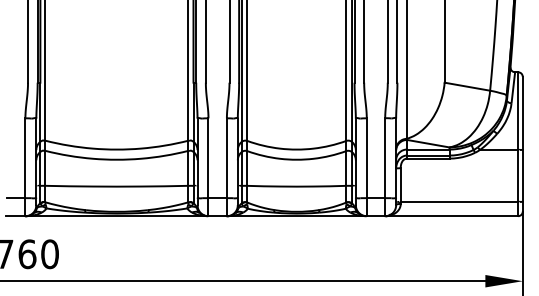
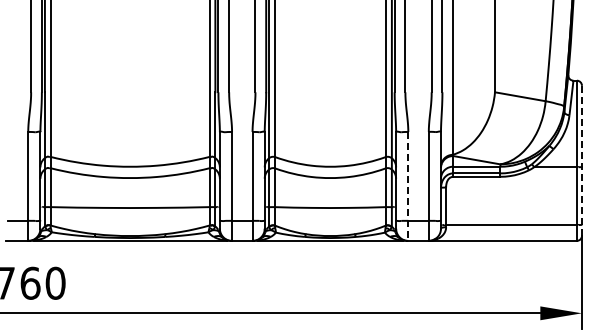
line: (523, 143) -> (582, 160), solid -> dashed
line: (366, 167) -> (408, 186), solid -> dashed

